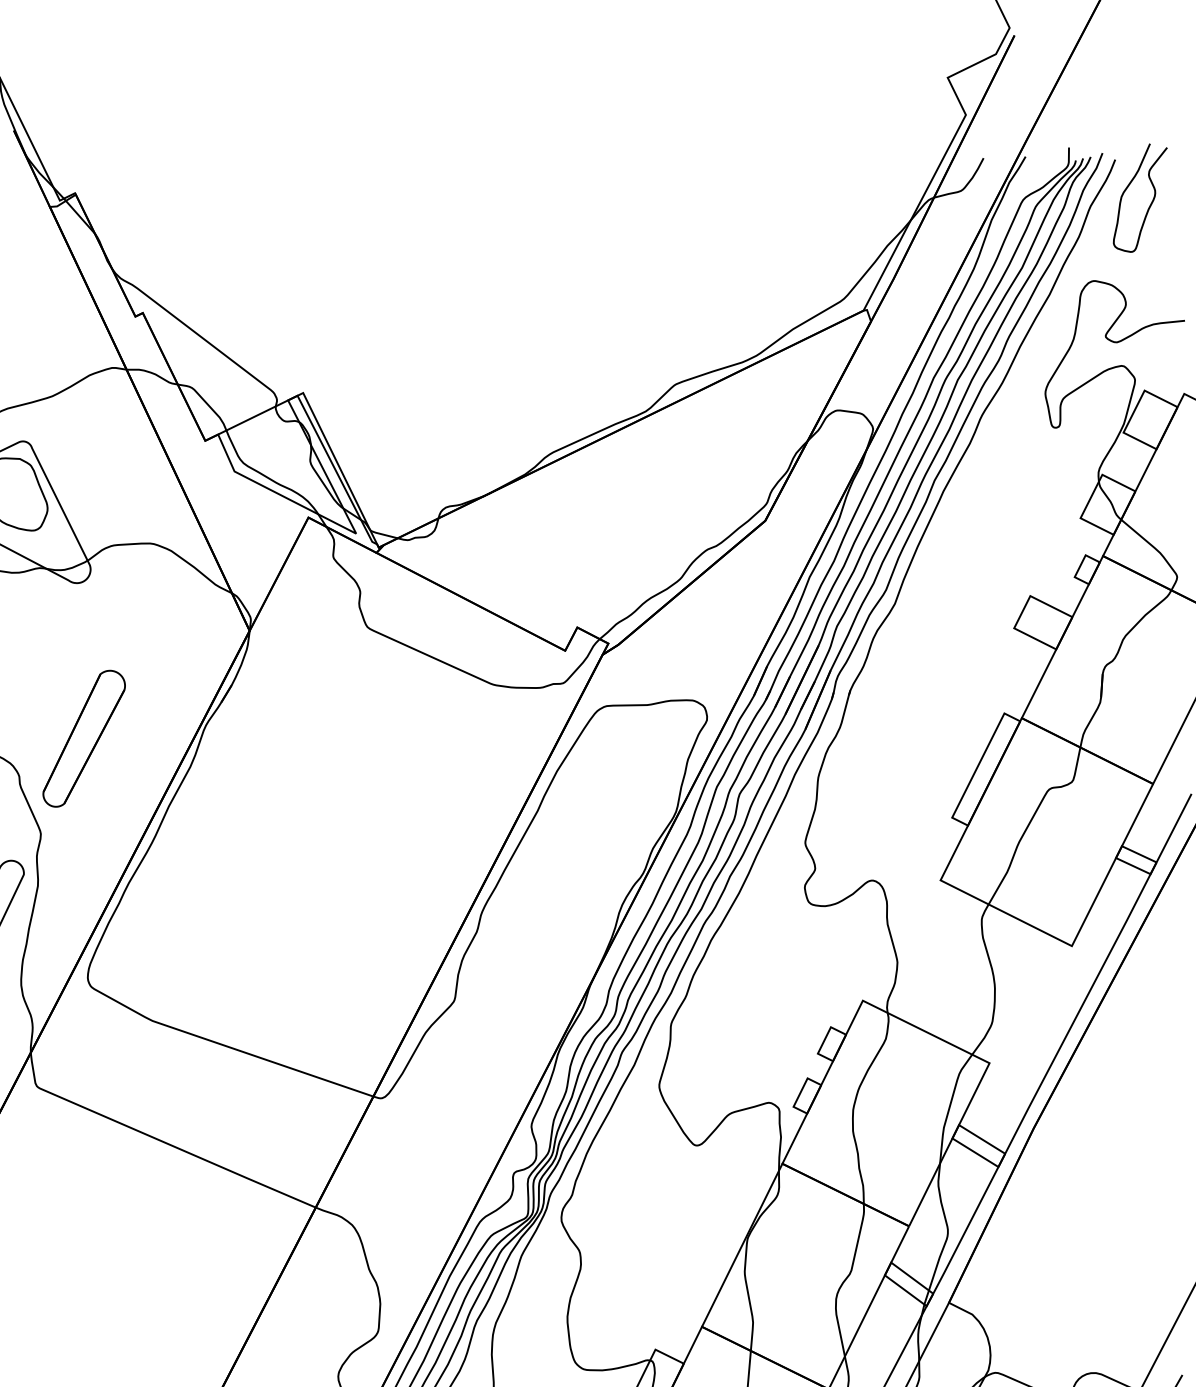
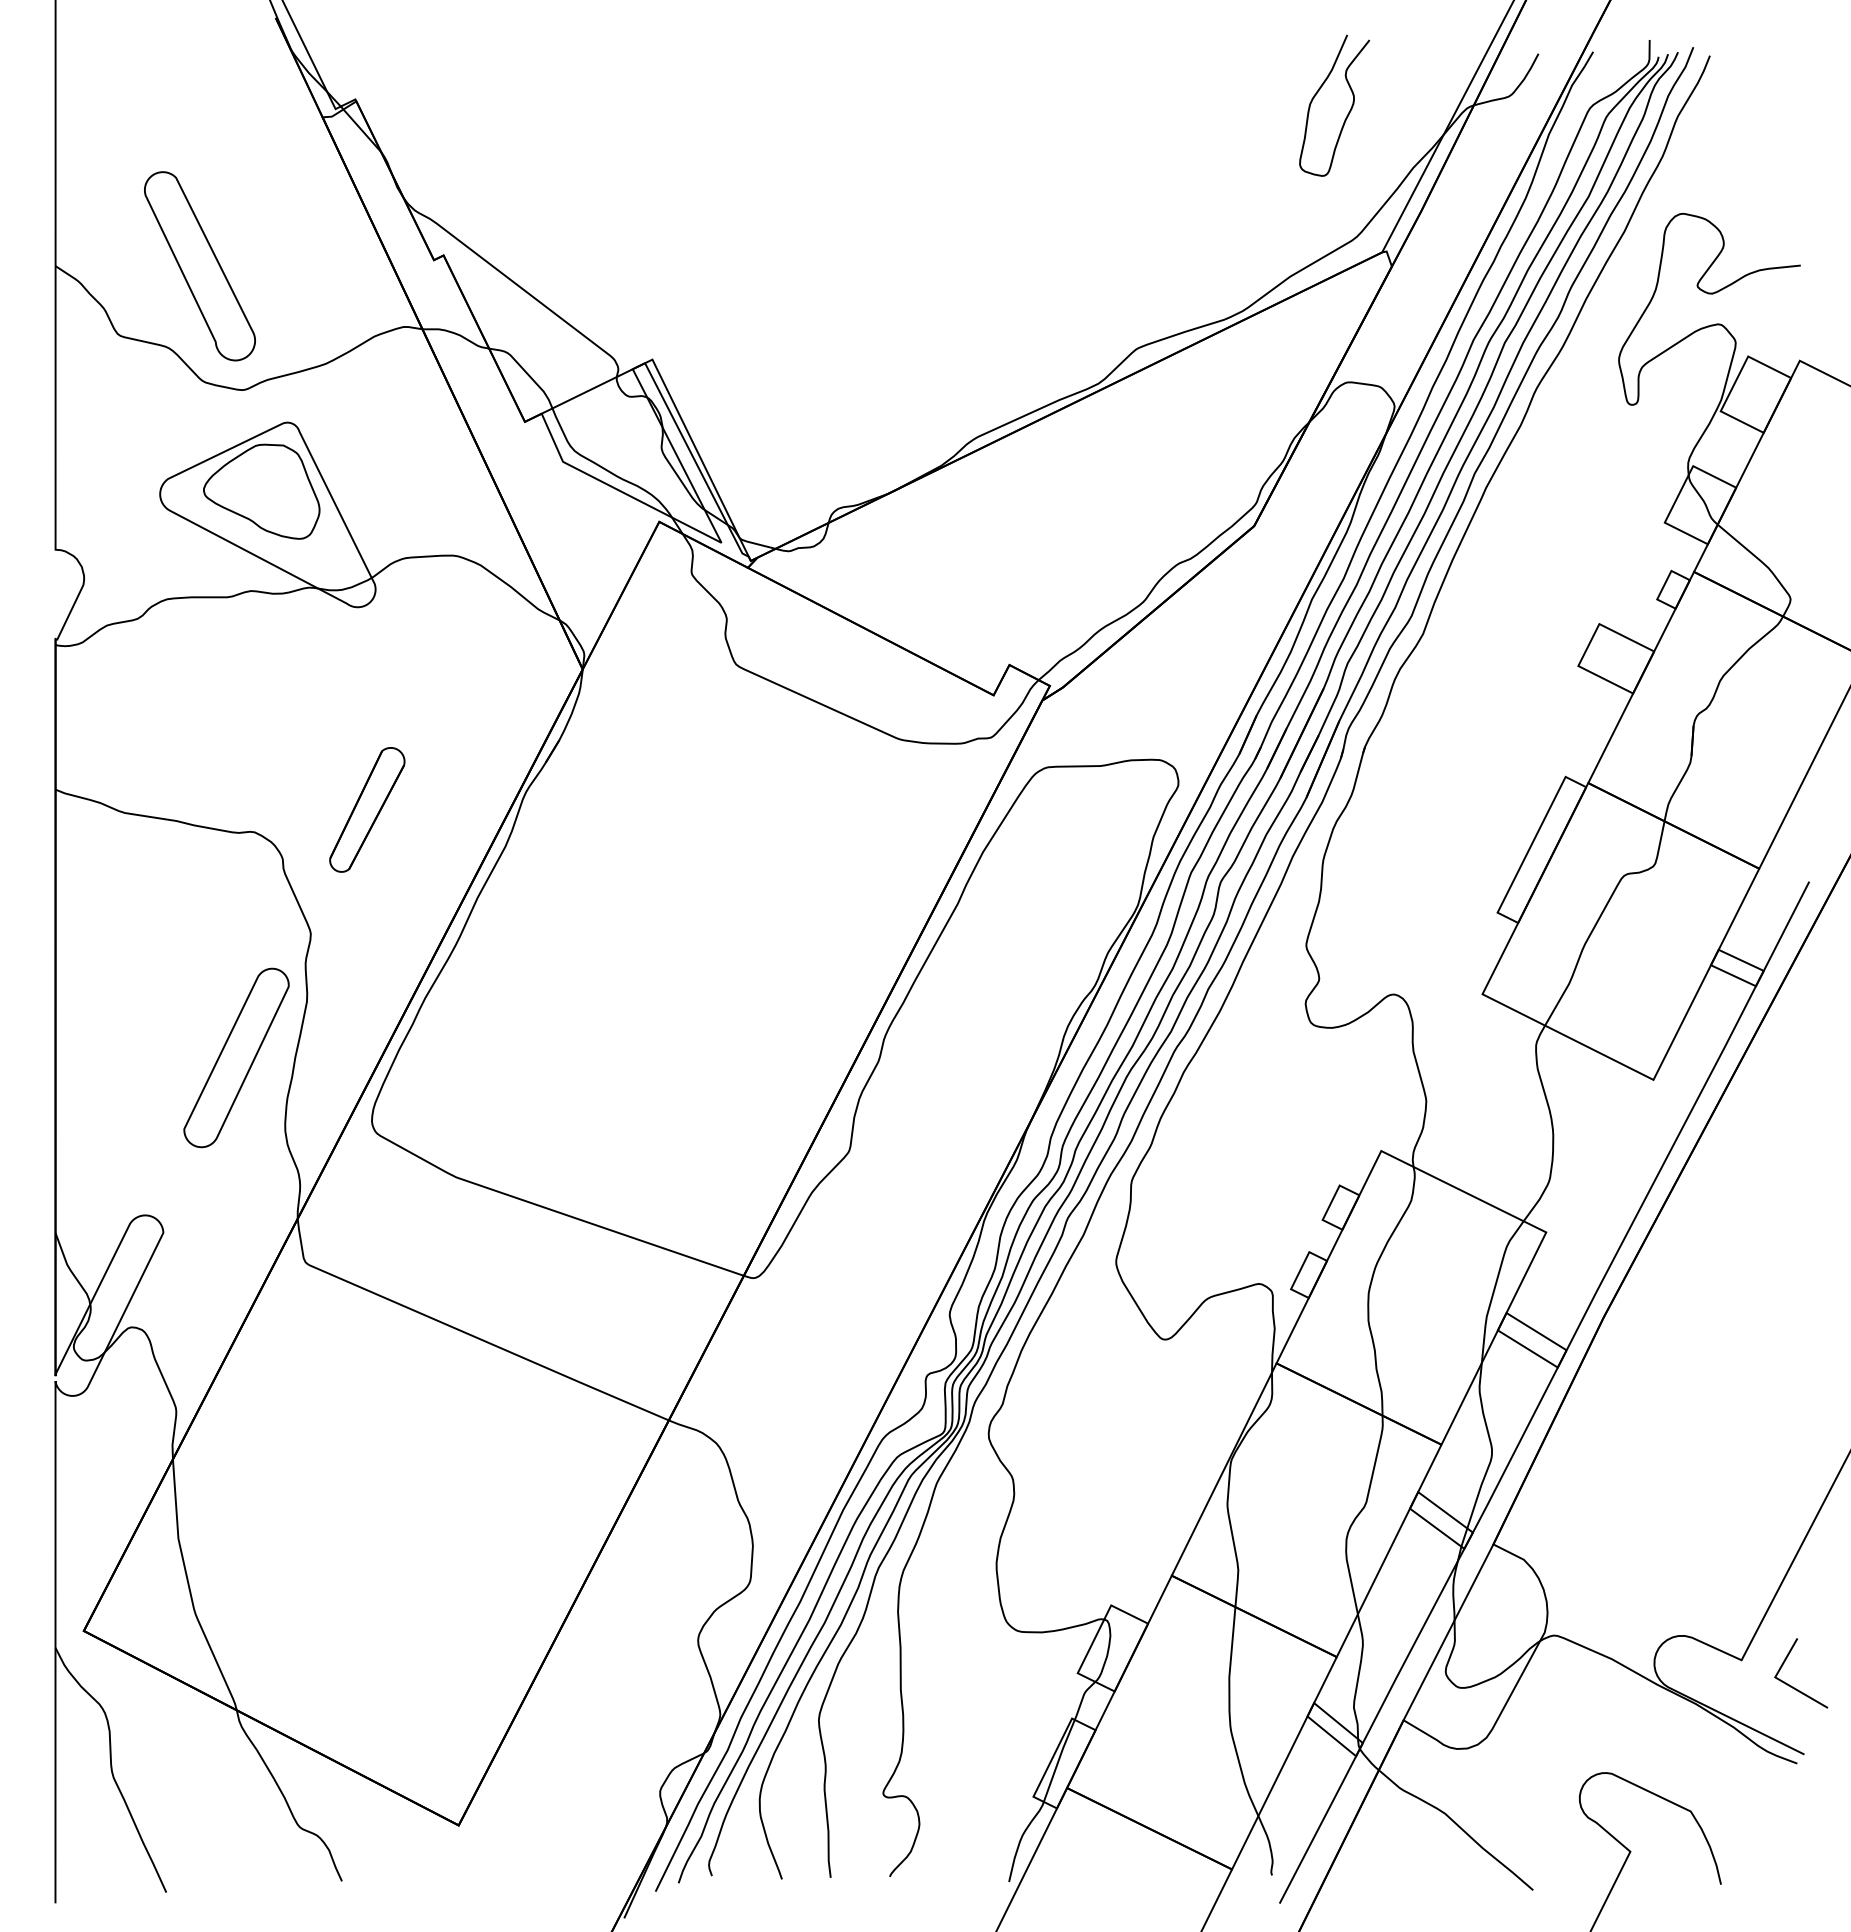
curve: (1151, 203) -> (1348, 112), moved
part: (84, 738) -> (367, 809), size x0.7

